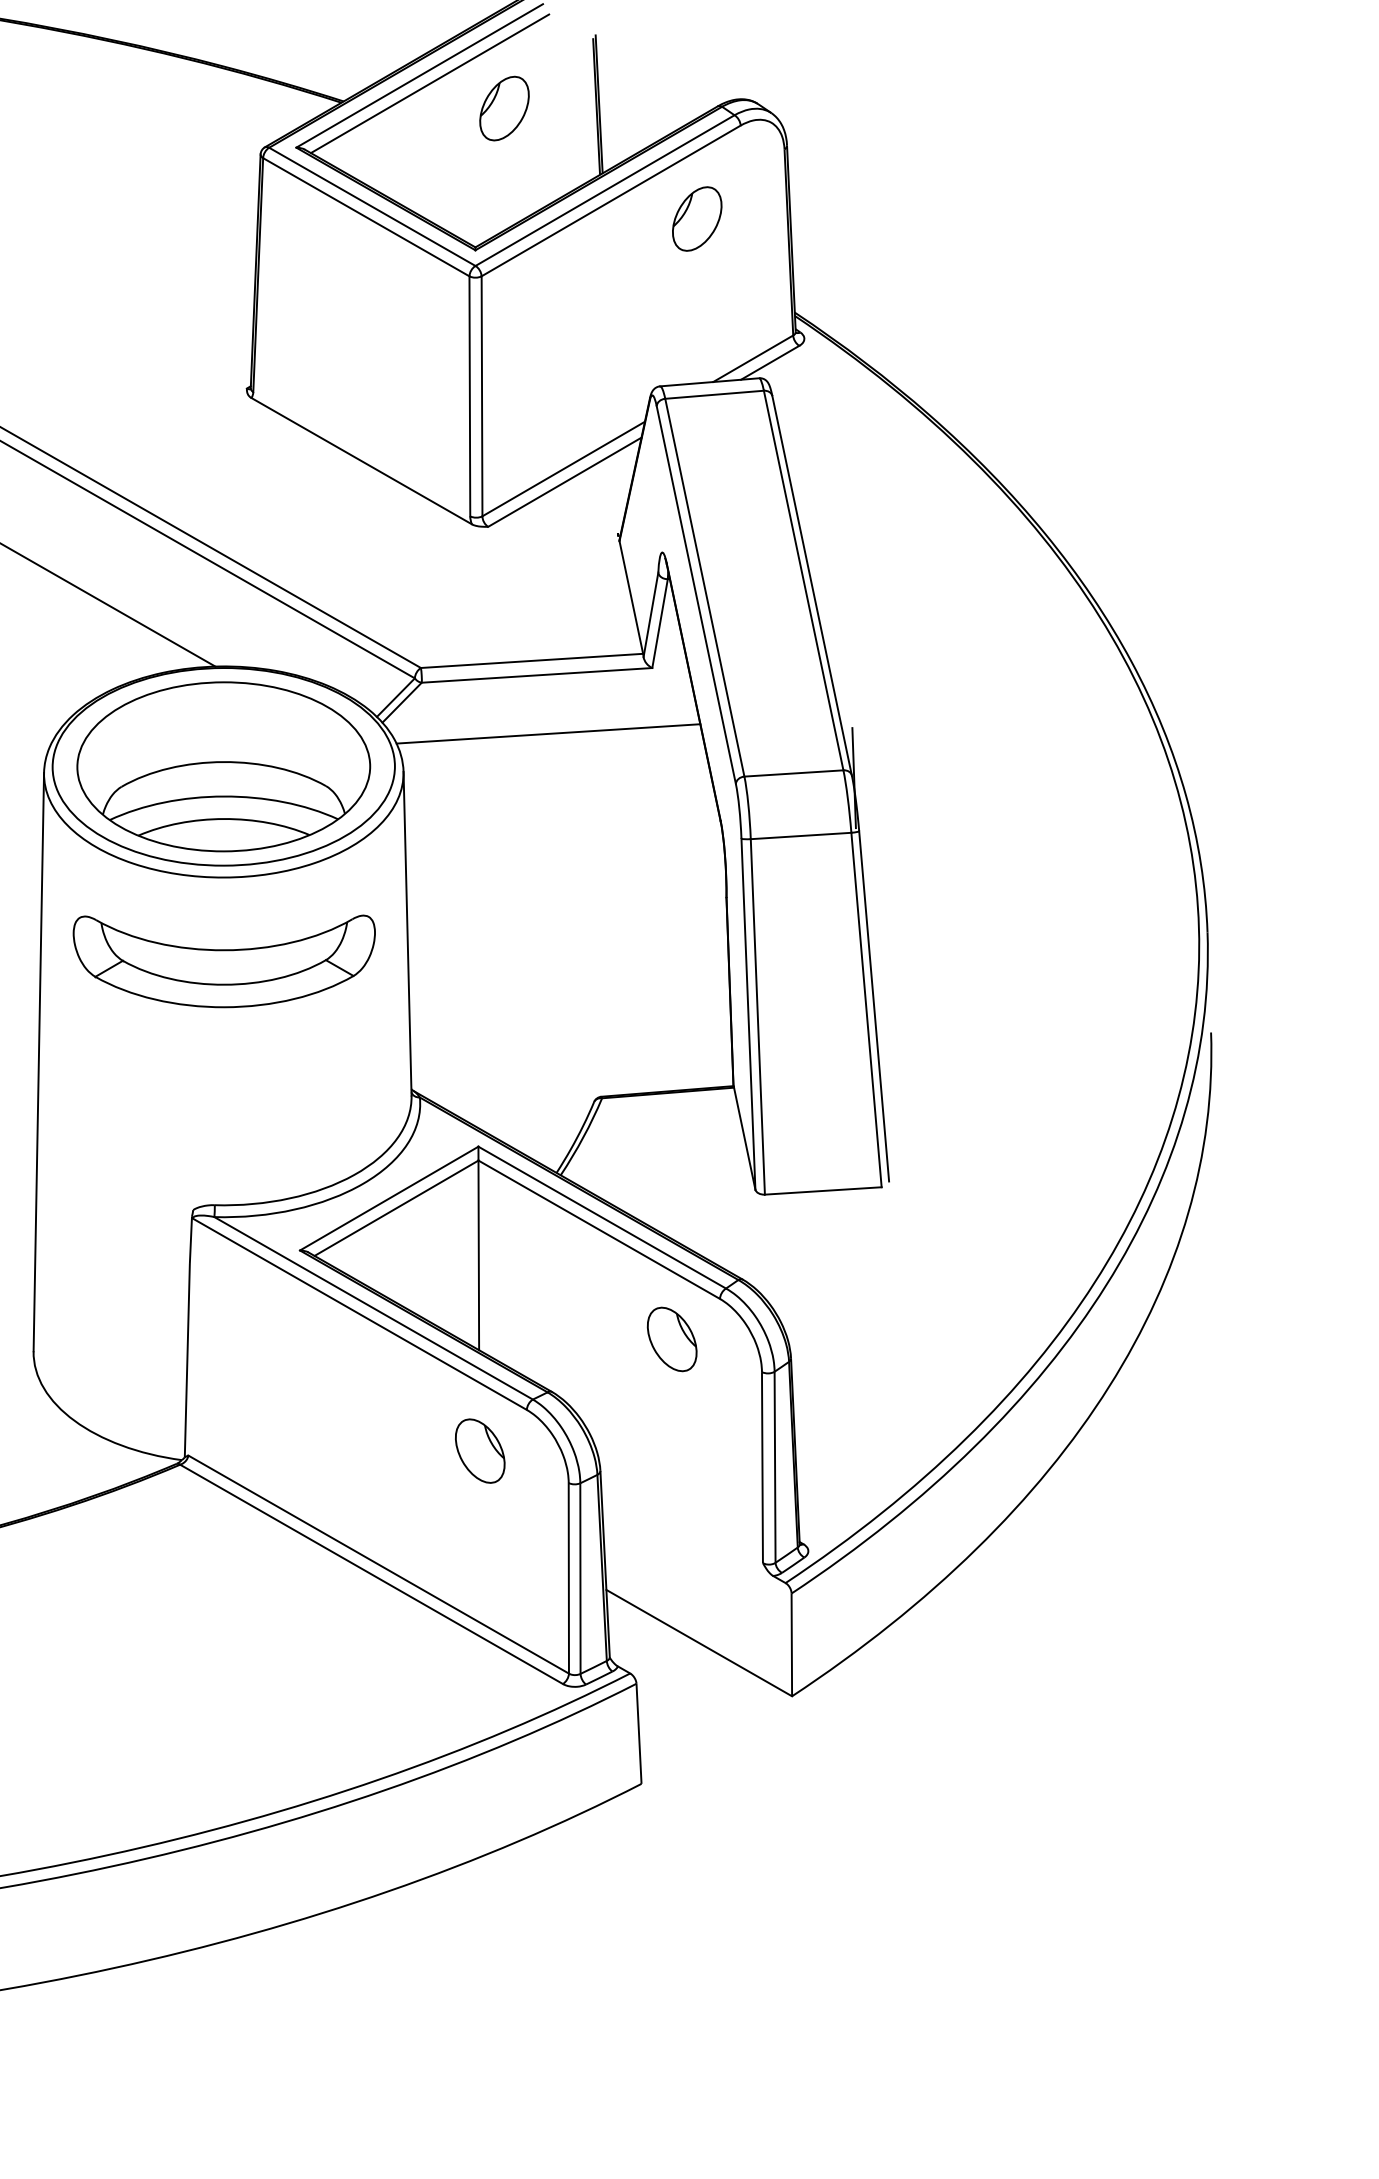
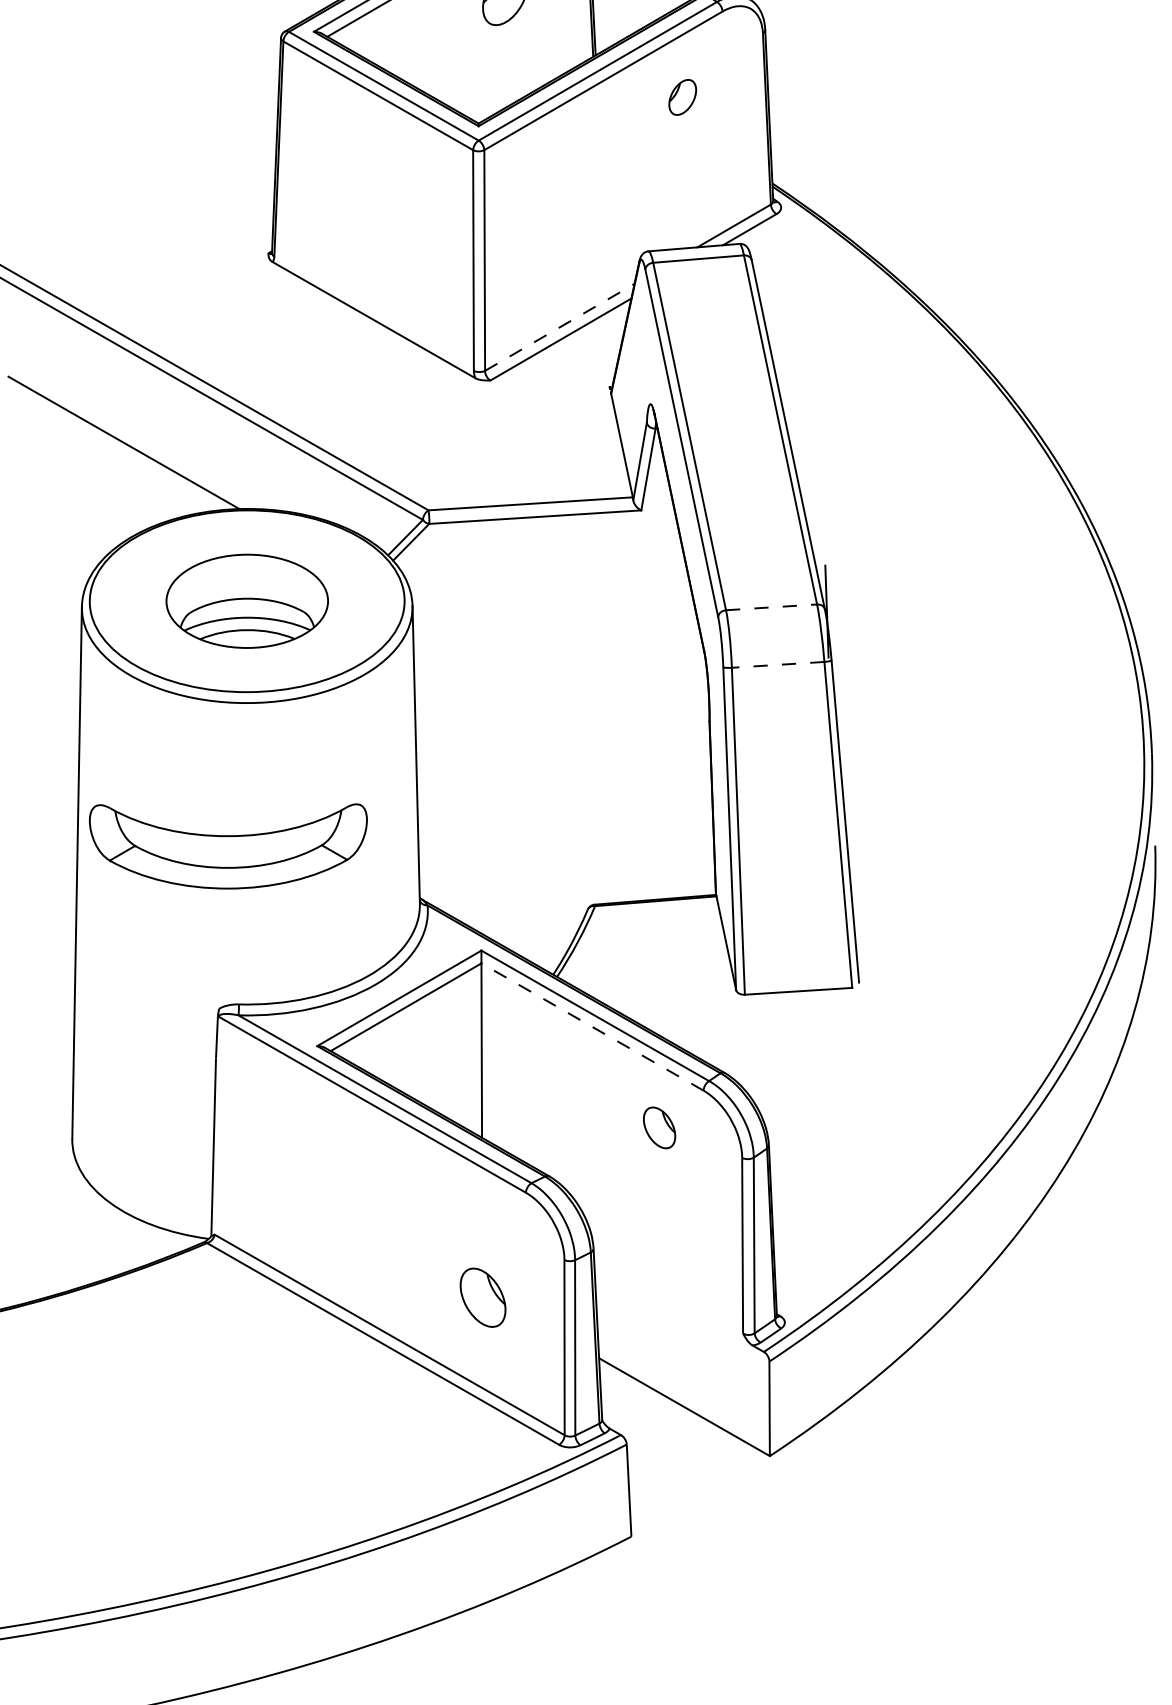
part: (697, 218) -> (682, 96), size x0.6
line: (563, 469) -> (559, 327), solid -> dashed
line: (548, 733) -> (545, 570), removed
part: (223, 766) -> (246, 600), size x0.6
line: (793, 773) -> (771, 607), solid -> dashed
line: (800, 836) -> (777, 665), solid -> dashed
part: (223, 961) -> (227, 846), moved
line: (598, 1229) -> (591, 1026), solid -> dashed
part: (671, 1339) -> (658, 1127), size x0.7
part: (480, 1450) -> (483, 1297), moved

